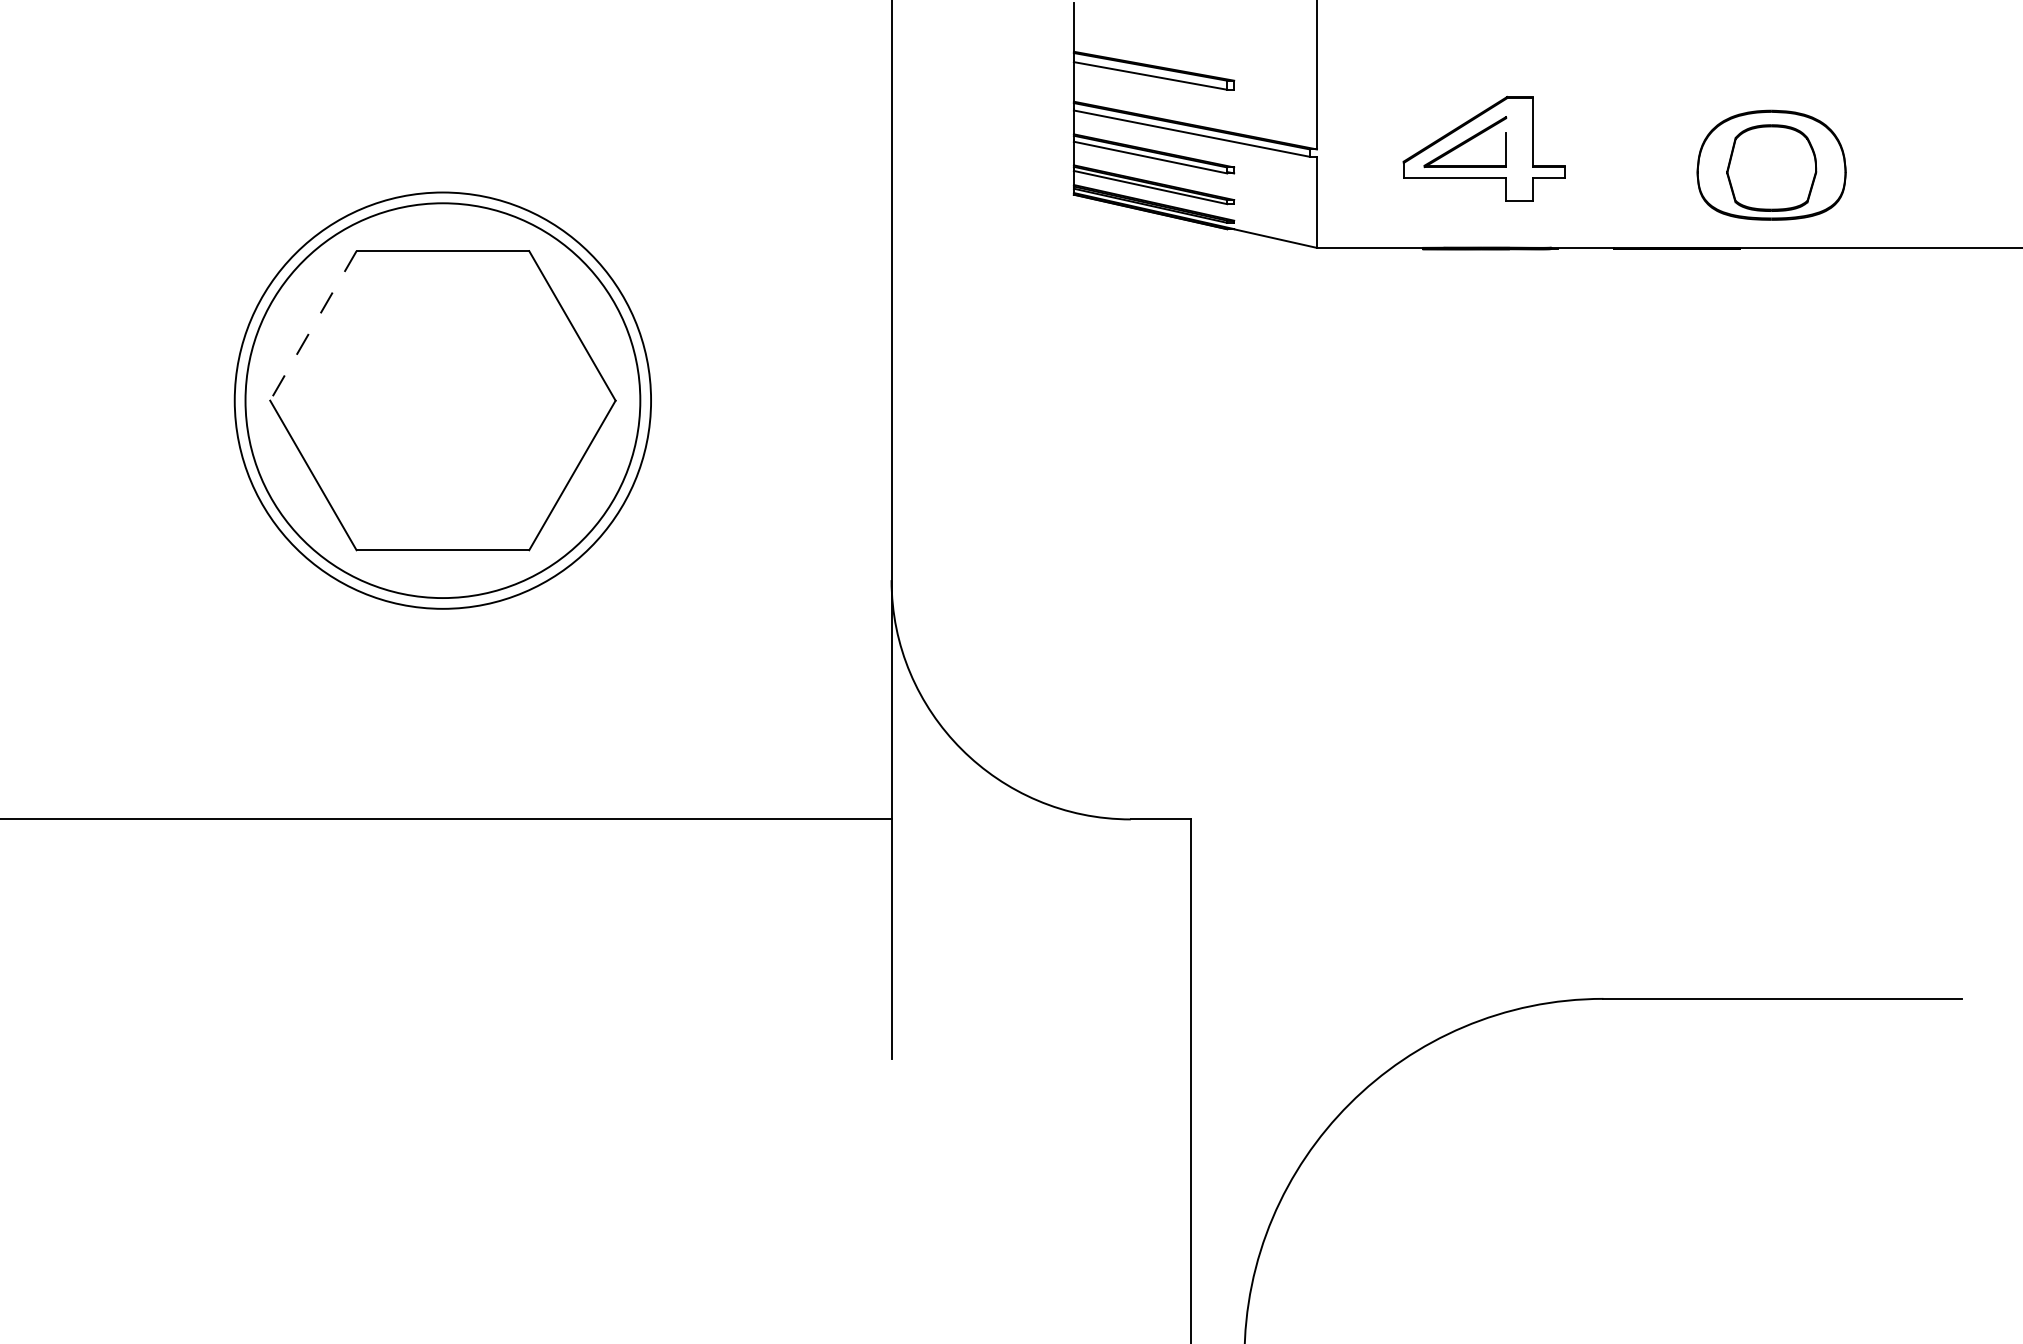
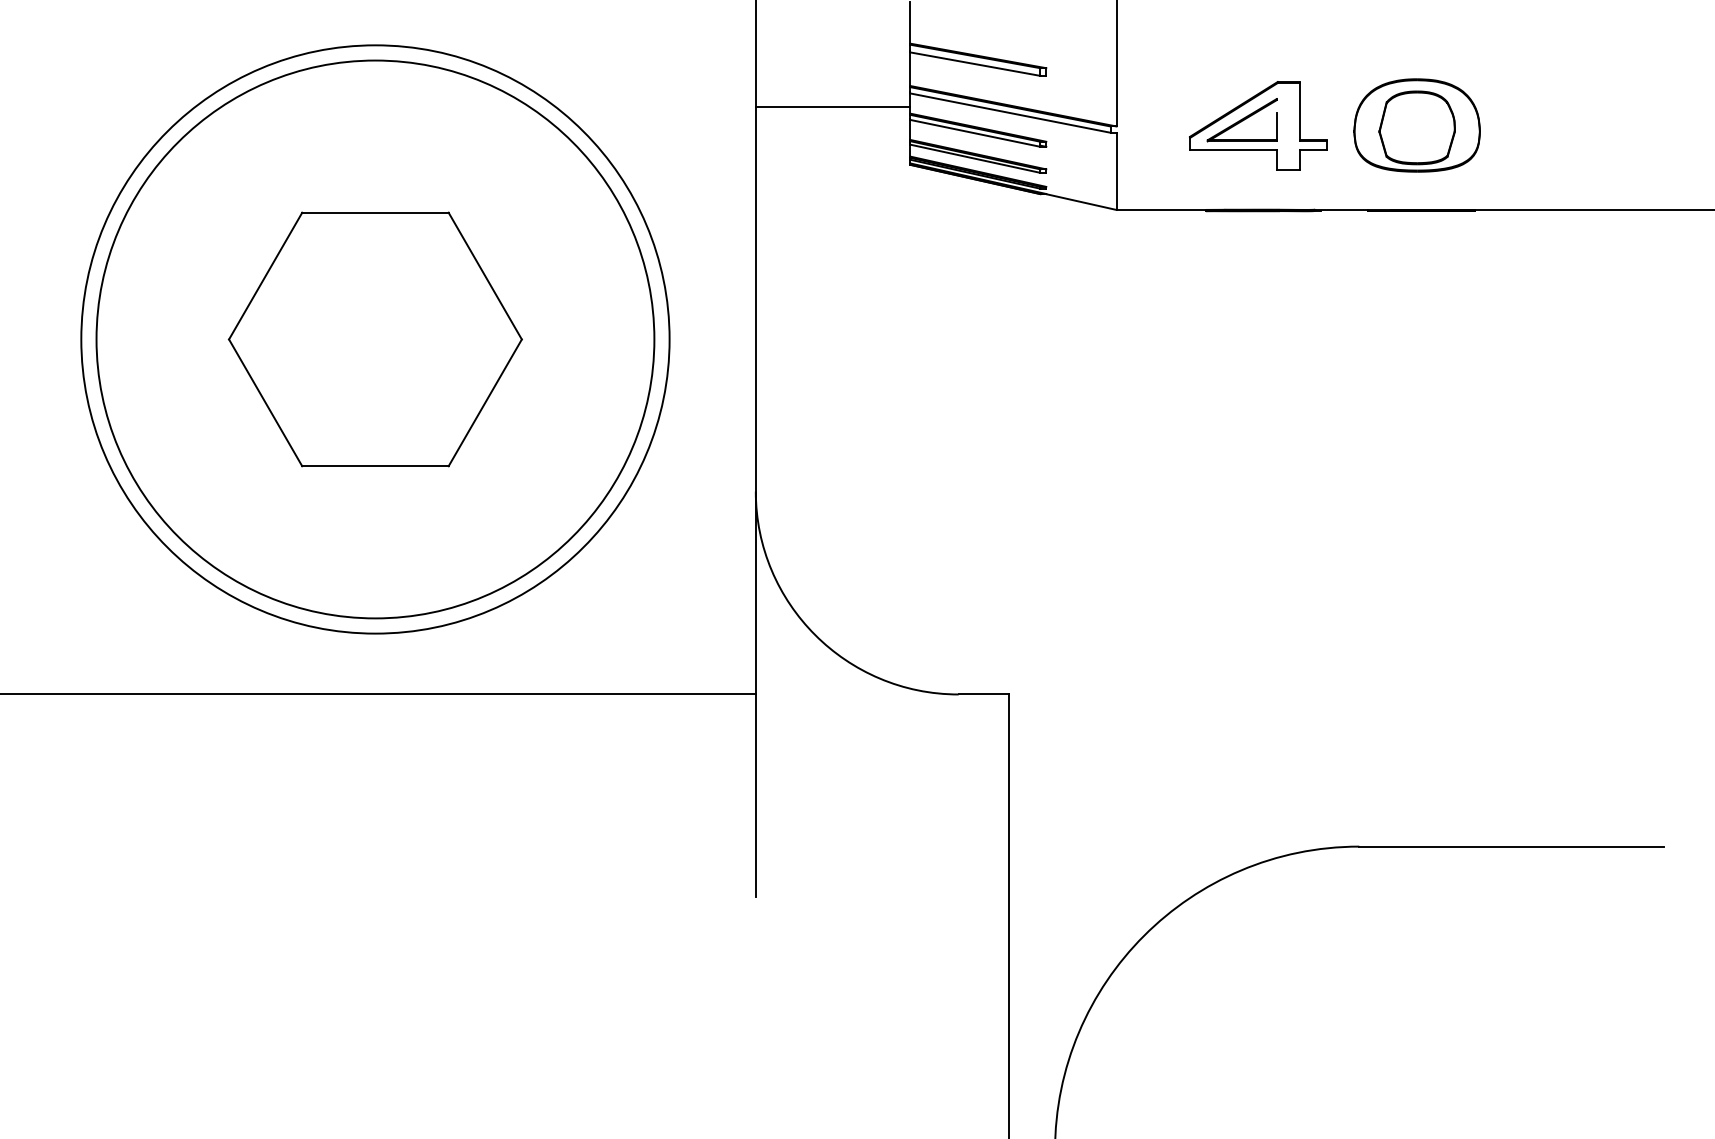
line: (982, 126) -> (832, 107), added
part: (1771, 164) -> (1417, 124), moved
line: (313, 326) -> (265, 276), dashed -> solid
circle: (442, 400) -> (375, 339), size x1.67
circle: (442, 400) -> (375, 339), size x1.67

